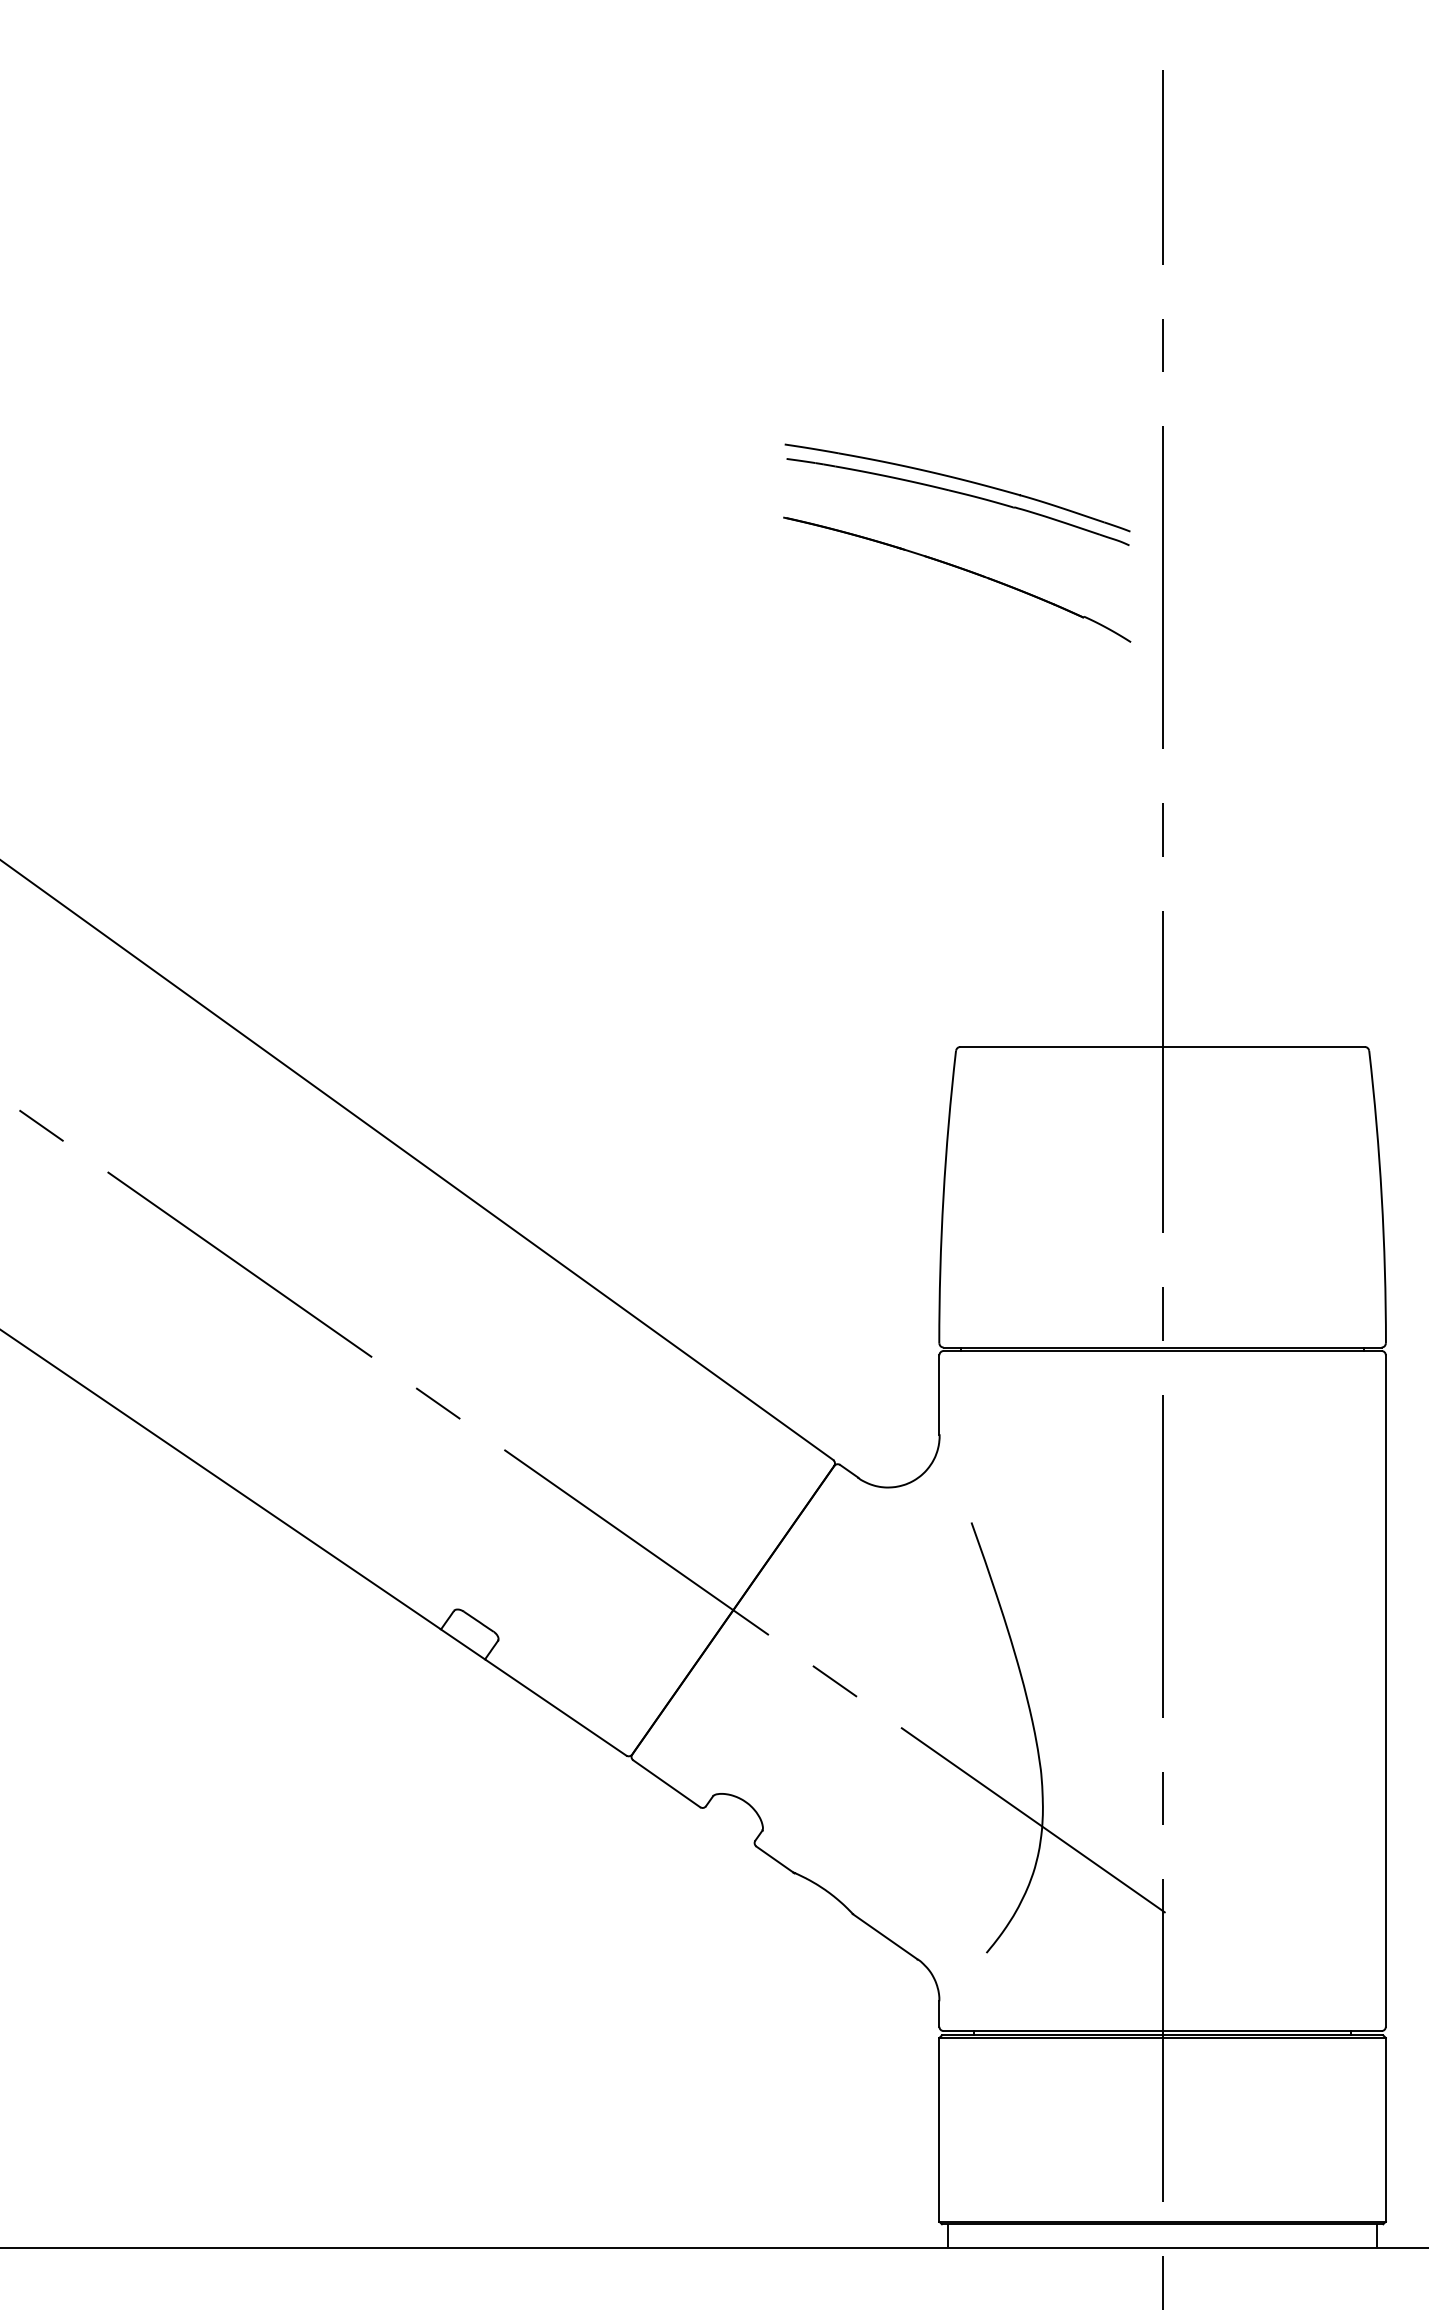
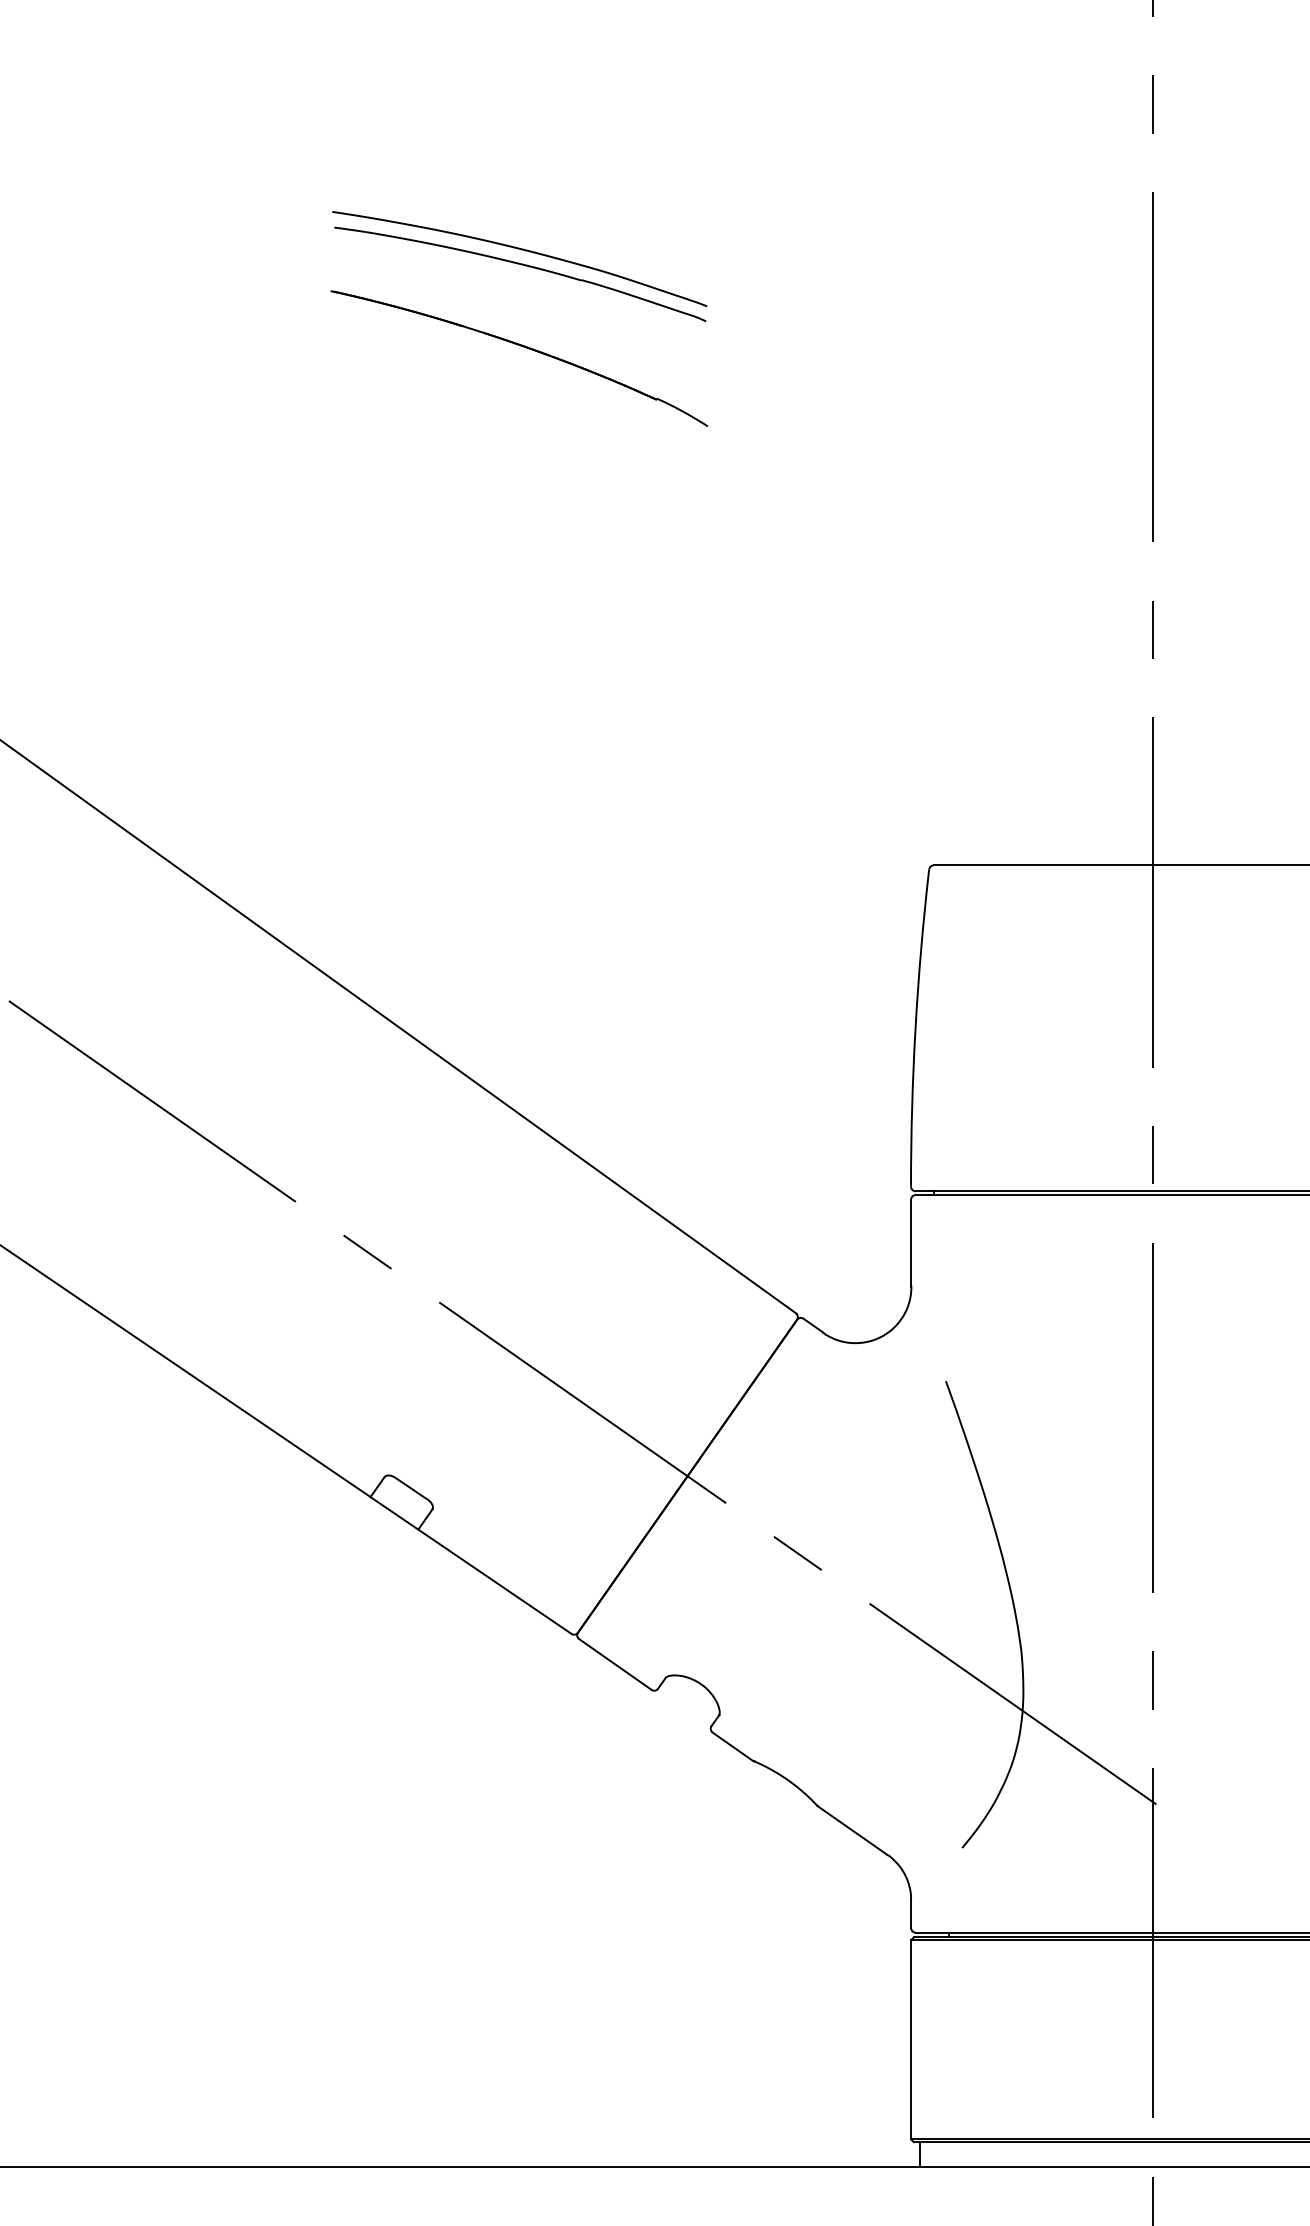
part: (950, 563) -> (512, 340), moved

